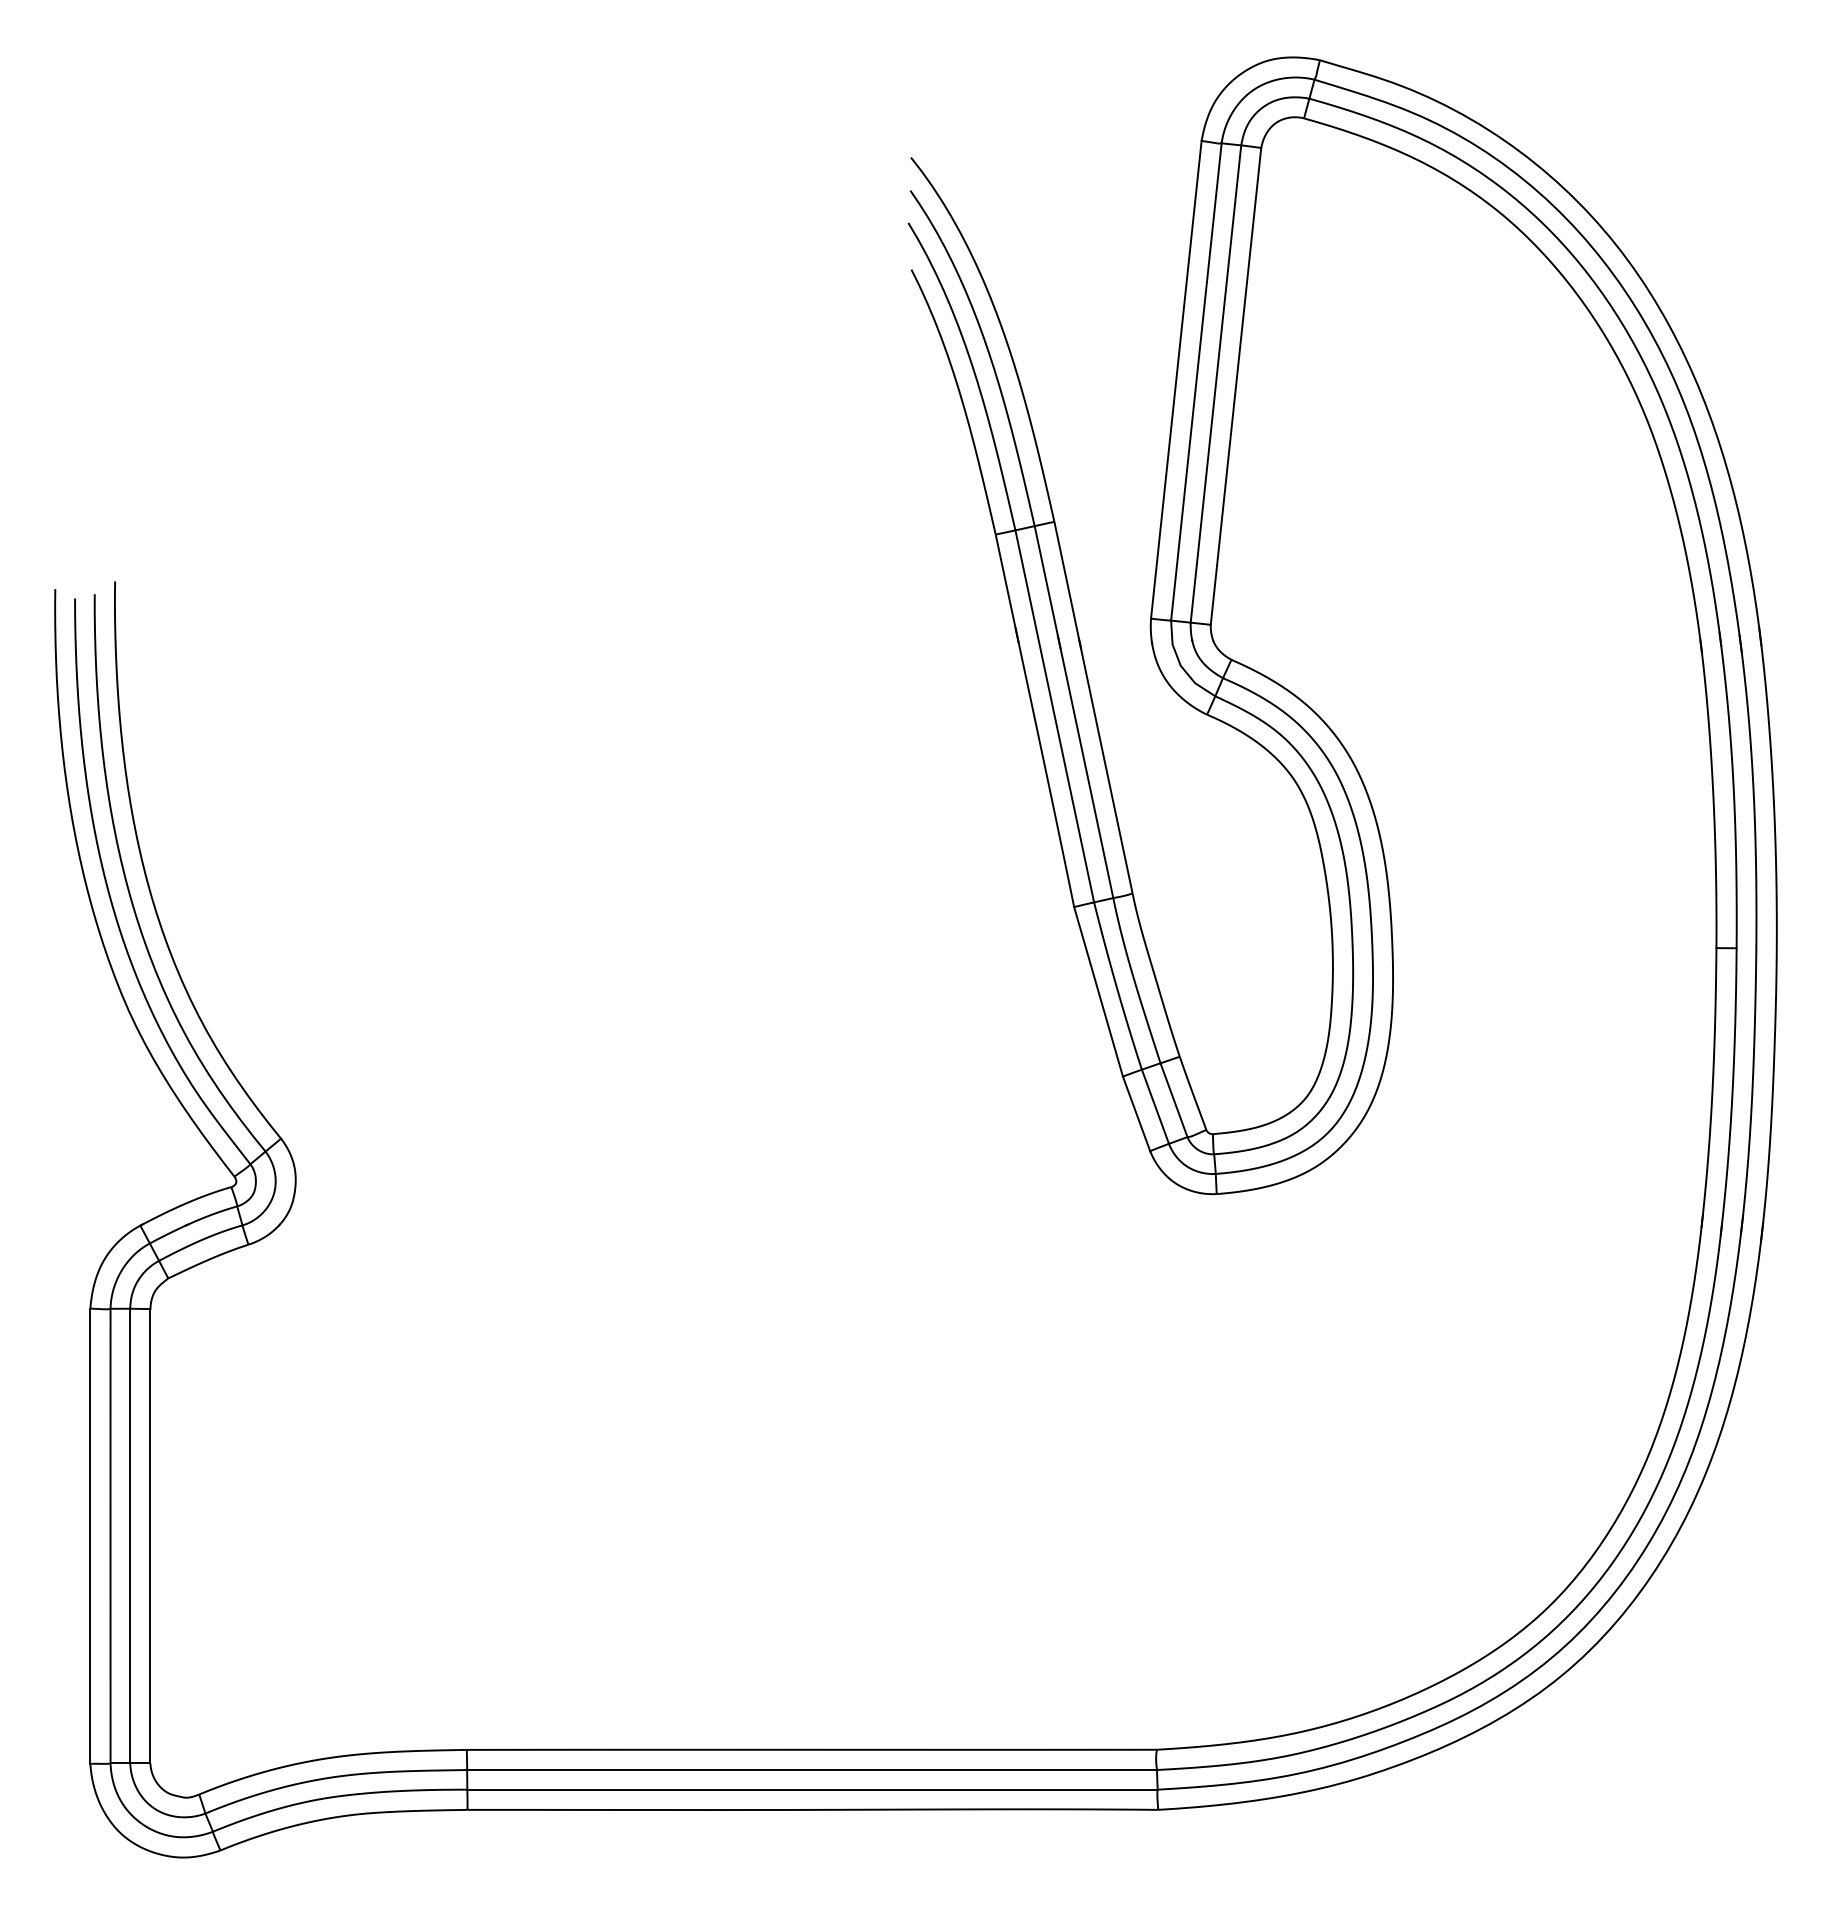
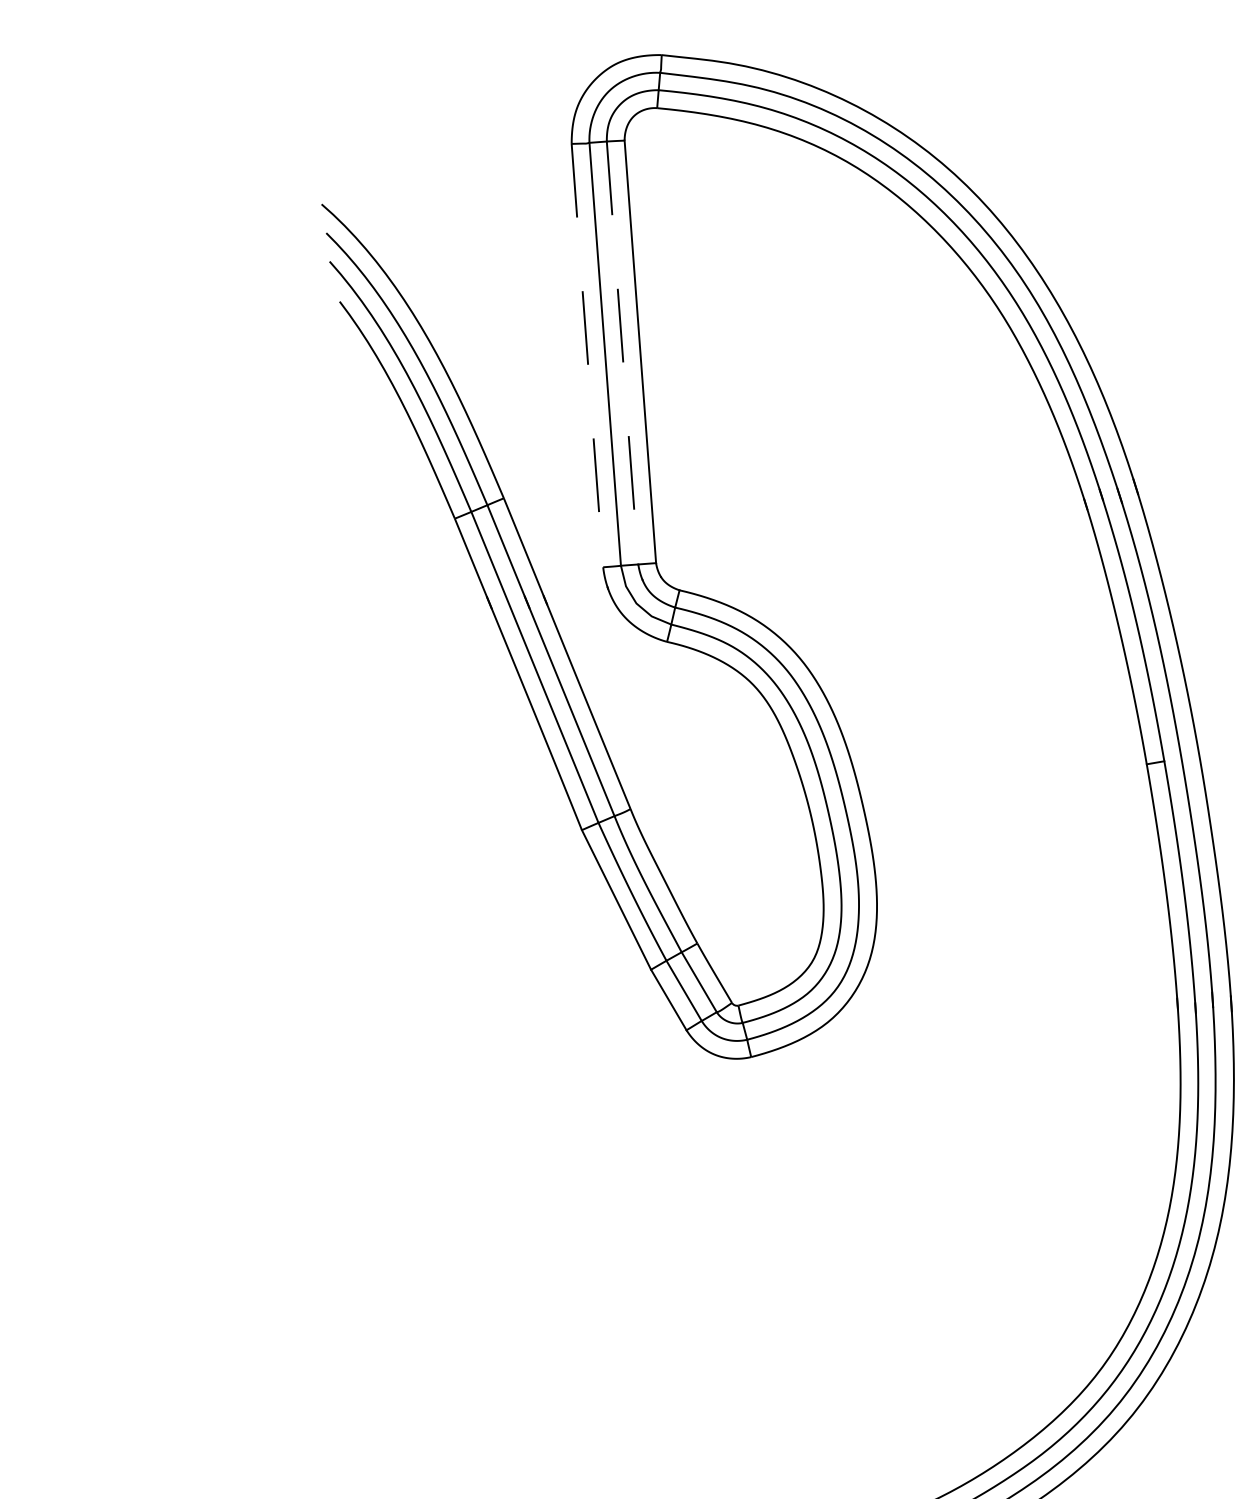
line: (1176, 380) -> (587, 356), solid -> dashed
line: (1215, 384) -> (622, 353), solid -> dashed

